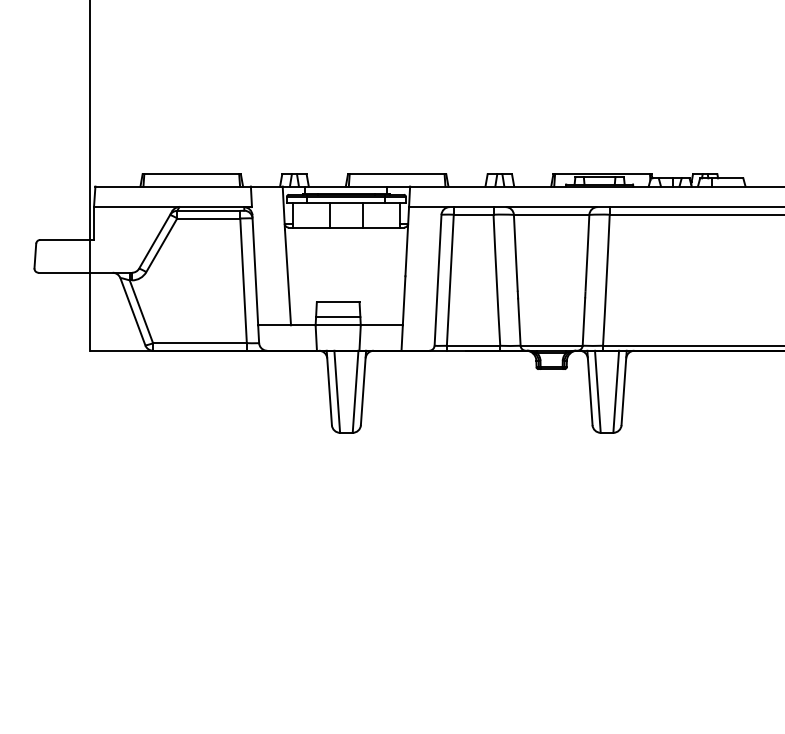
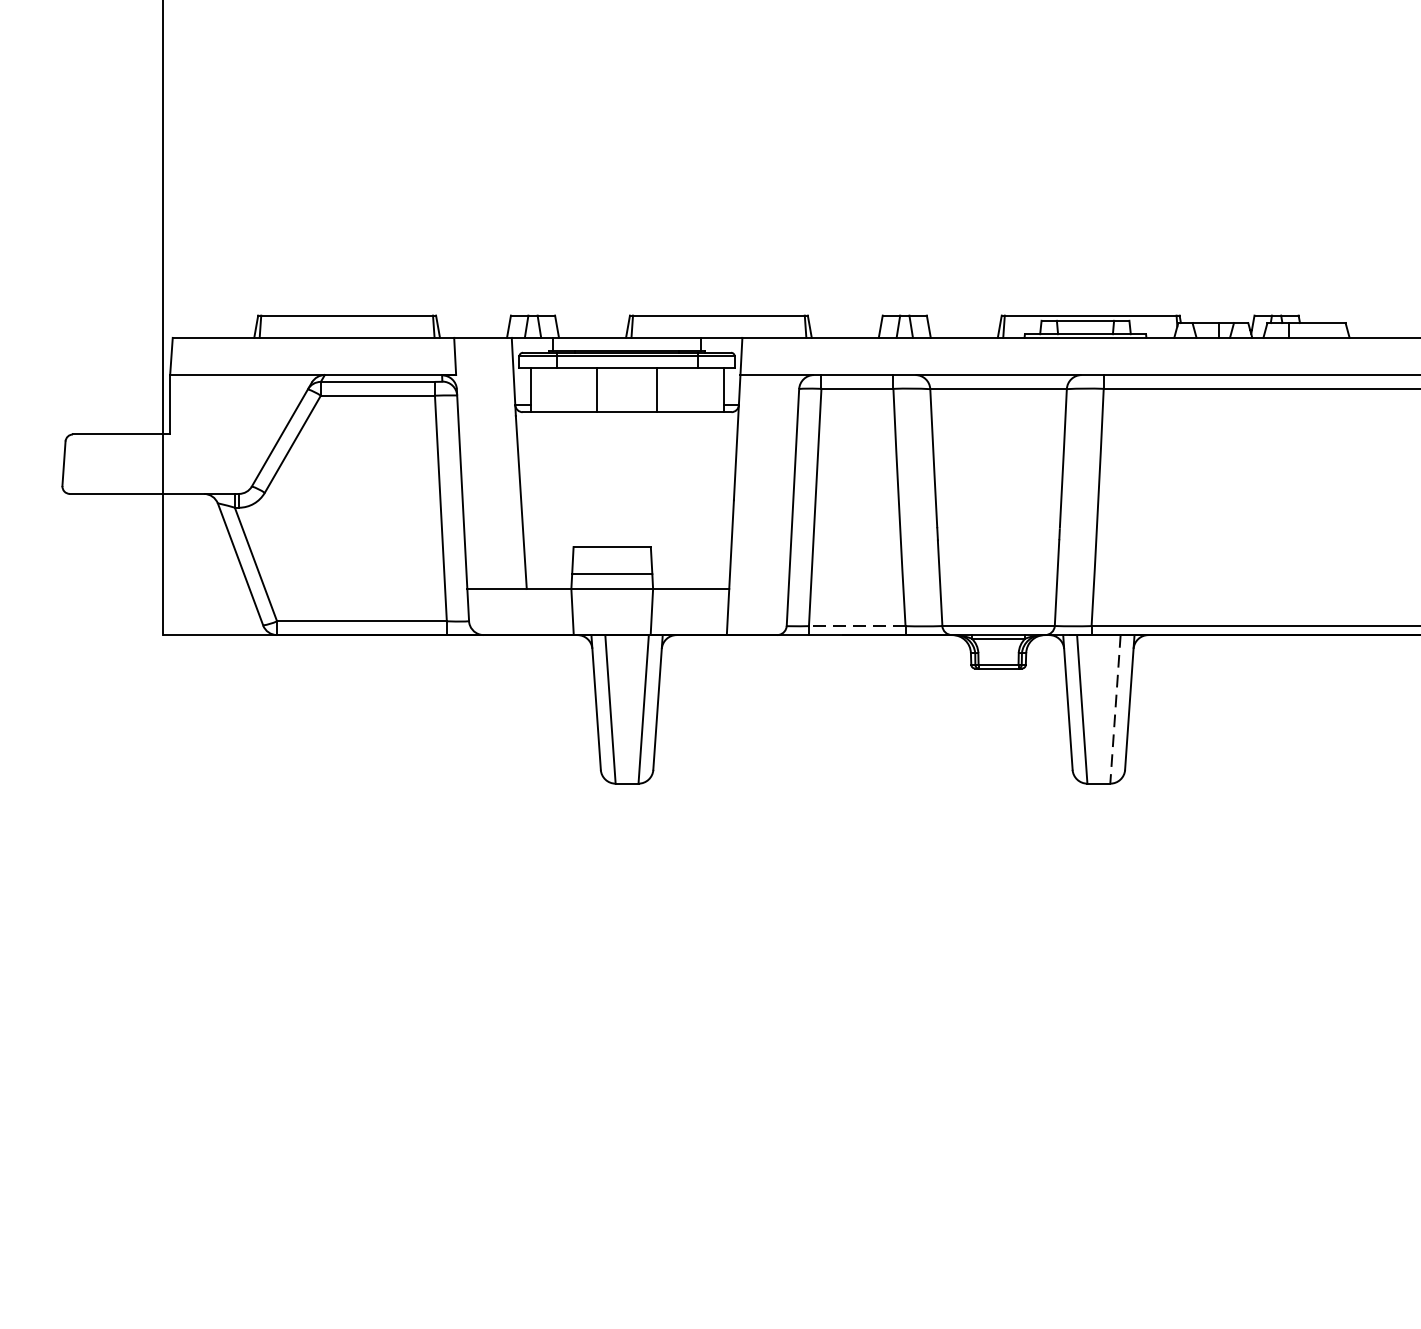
line: (473, 345) -> (857, 625), solid -> dashed
line: (616, 392) -> (1115, 710), solid -> dashed

